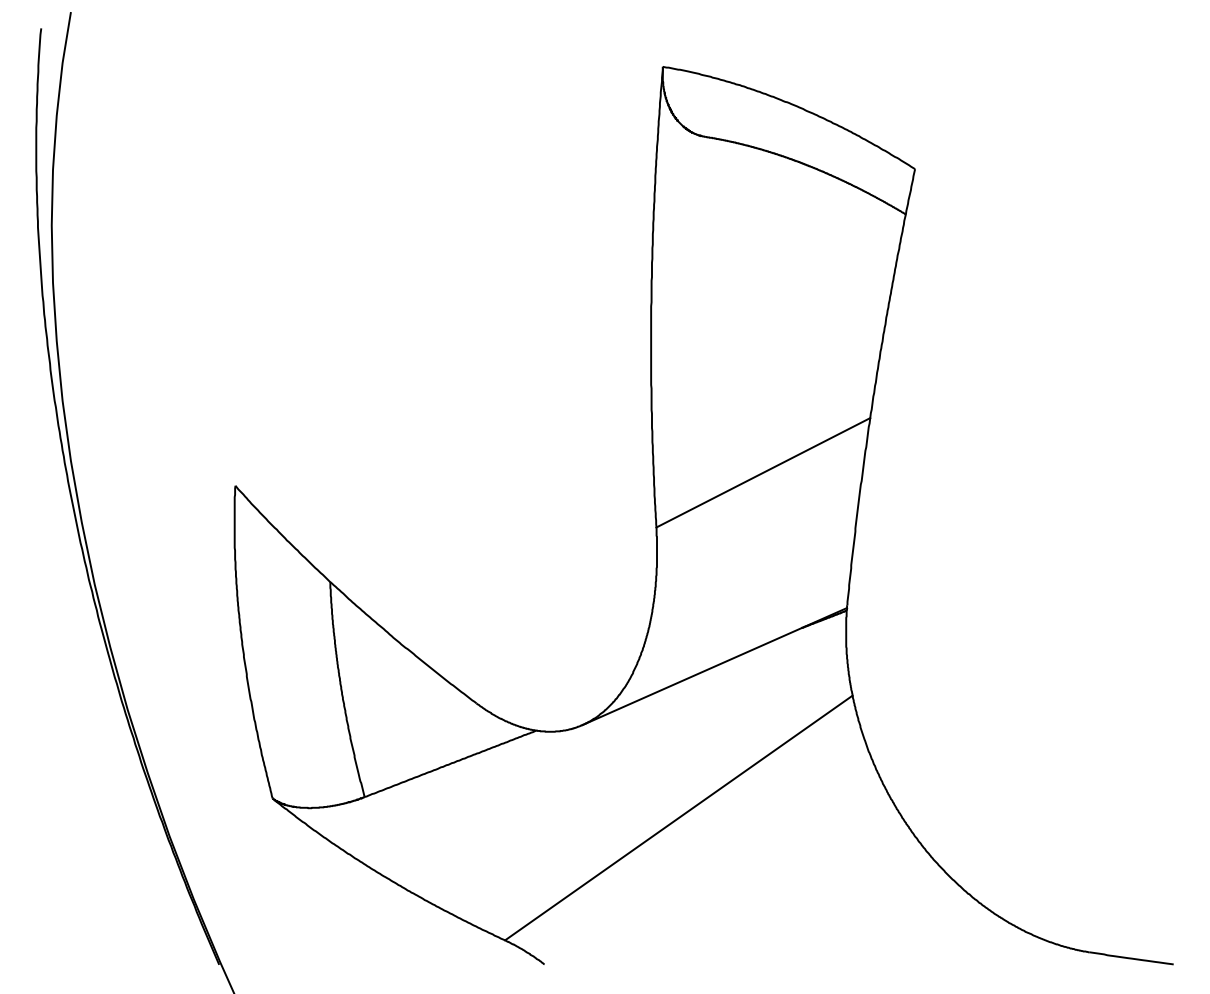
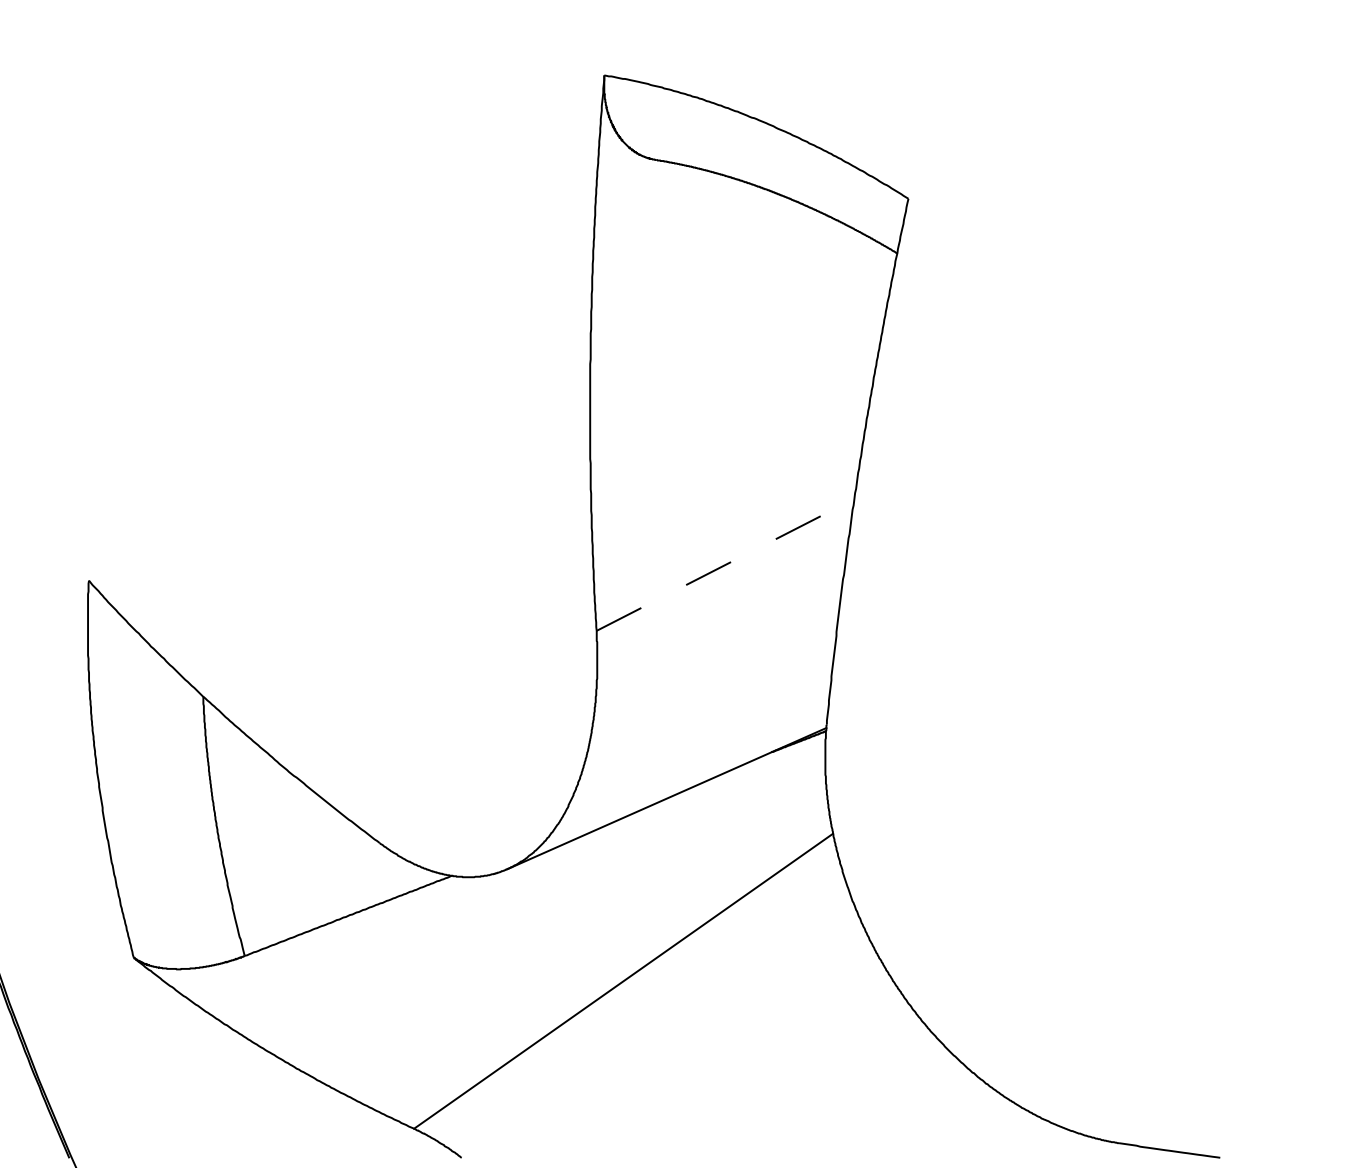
line: (763, 472) -> (725, 564), solid -> dashed

